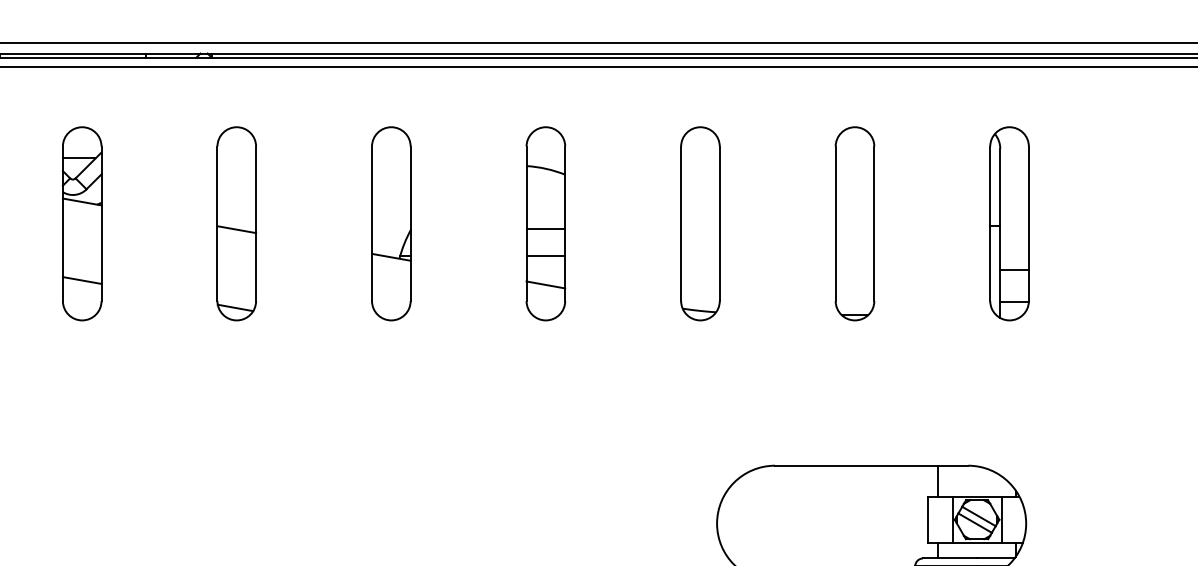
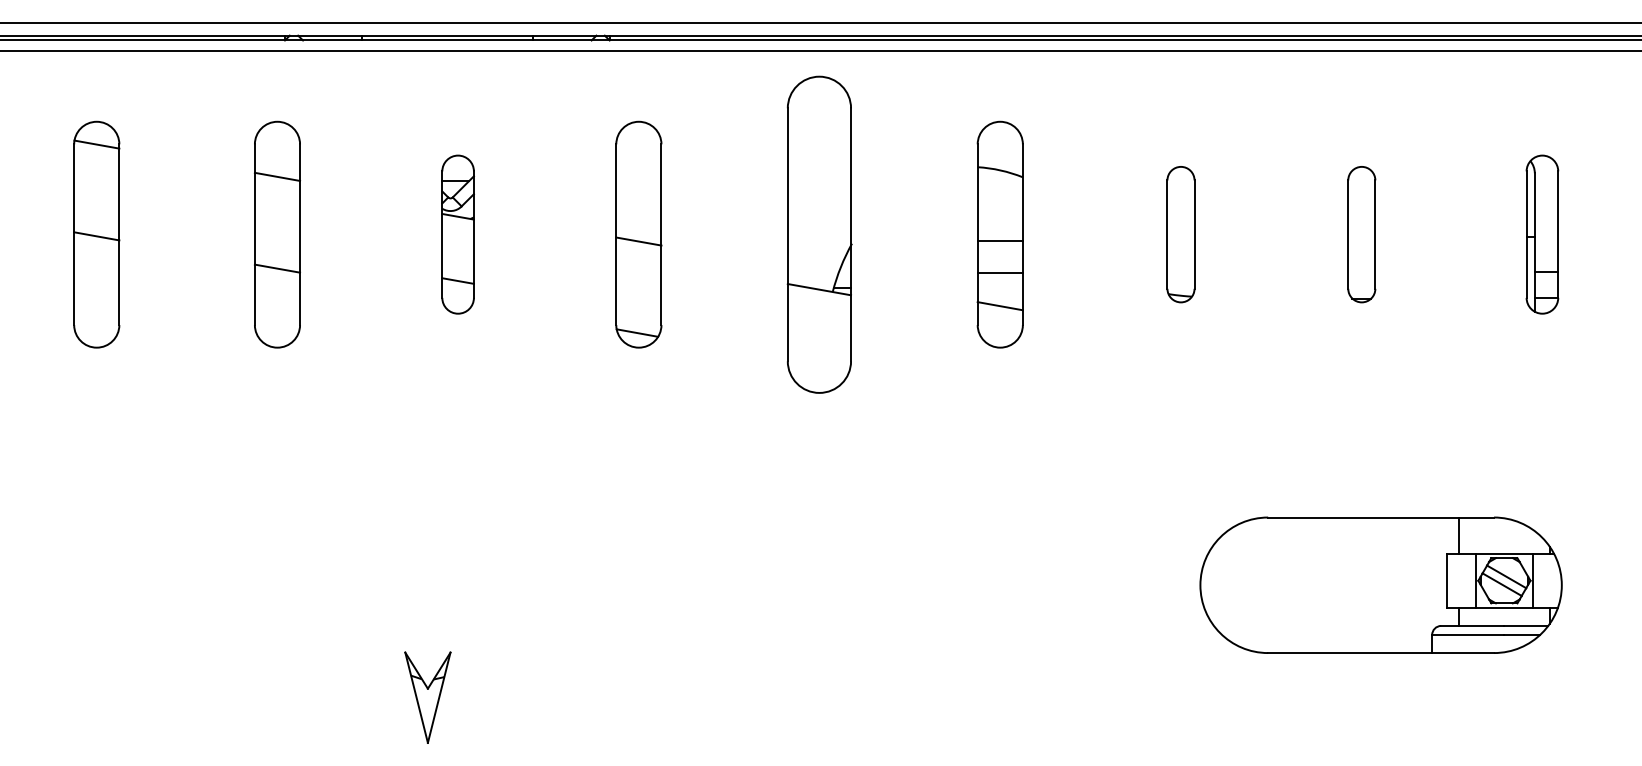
part: (81, 223) -> (457, 234), size x0.7
part: (391, 223) -> (819, 234), size x1.4
part: (700, 223) -> (1180, 234), size x0.6
part: (854, 223) -> (1361, 234), size x0.6
part: (1009, 223) -> (1542, 234), size x0.7

